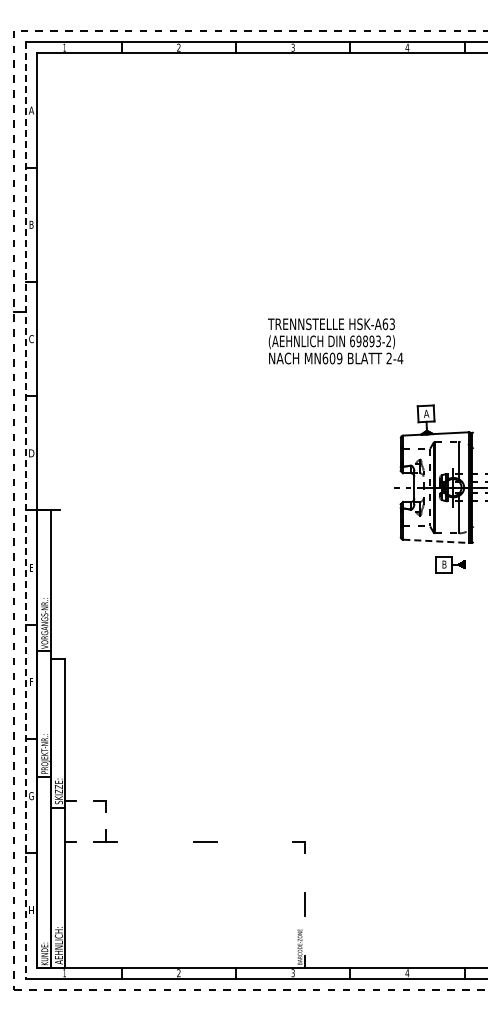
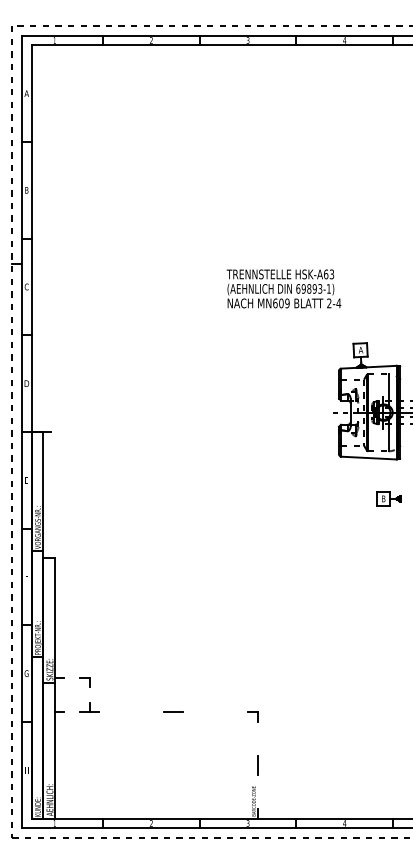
text: (388, 340) -> (328, 288), 69893-2) -> 69893-1)
line: (25, 510) -> (21, 432), dashed -> solid
line: (436, 541) -> (369, 458), dashed -> solid
part: (450, 564) -> (388, 498), moved

